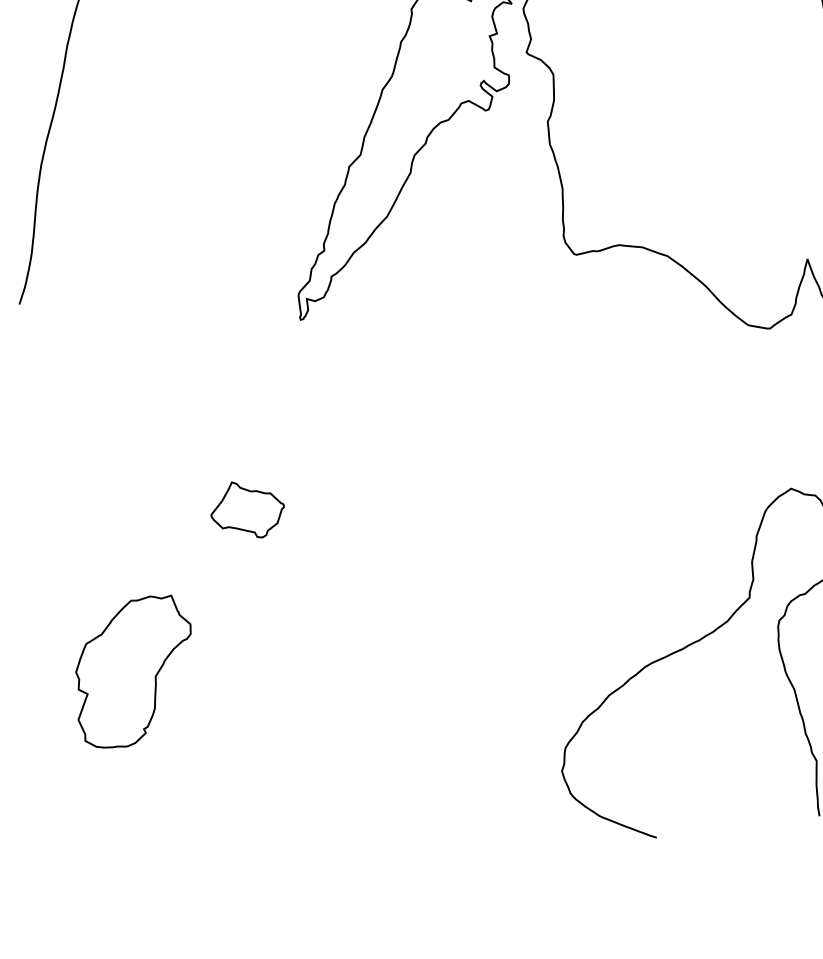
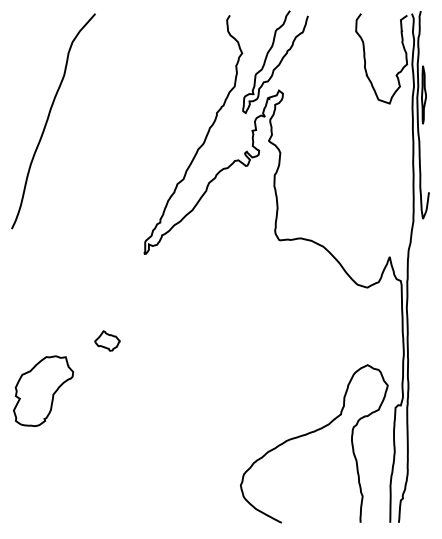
part: (247, 508) -> (107, 340), size x0.7
part: (134, 672) -> (43, 391), moved

